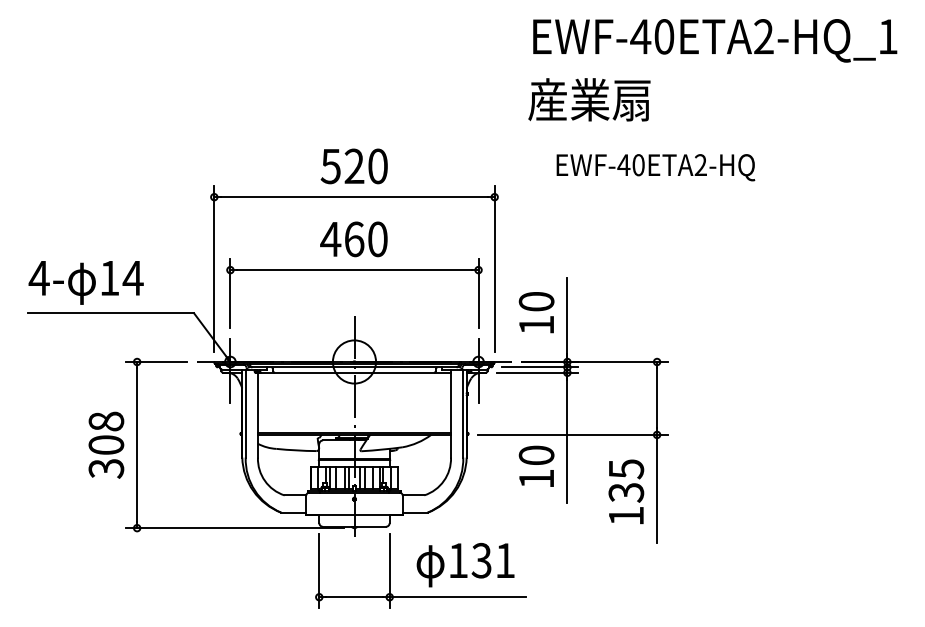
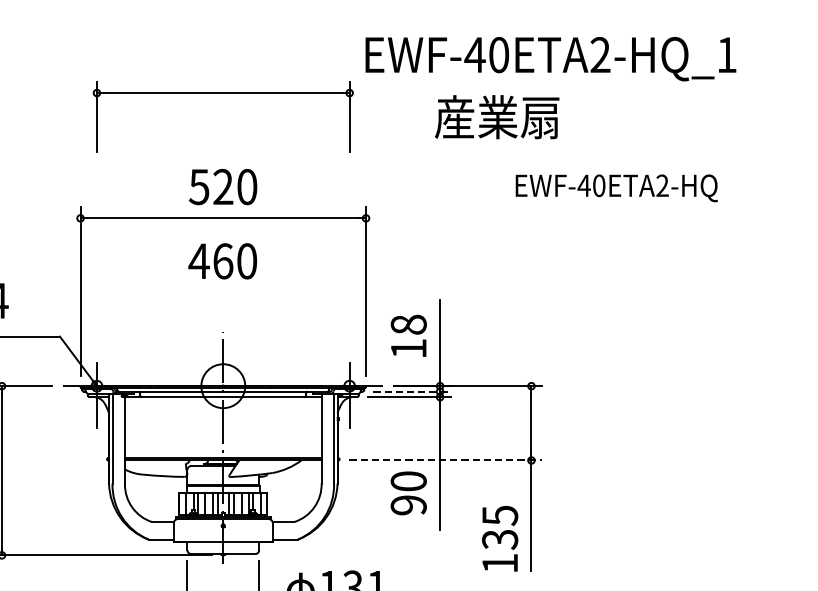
text: (715, 40) -> (551, 58), moved
text: (589, 99) -> (497, 116), moved
text: (655, 167) -> (616, 188), moved
part: (354, 270) -> (223, 93), moved
text: (536, 301) -> (408, 324), 10 -> 18
line: (540, 367) -> (412, 391), solid -> dashed
line: (573, 434) -> (446, 460), solid -> dashed
text: (536, 478) -> (408, 504), 10 -> 90
text: (626, 491) -> (500, 538), moved

